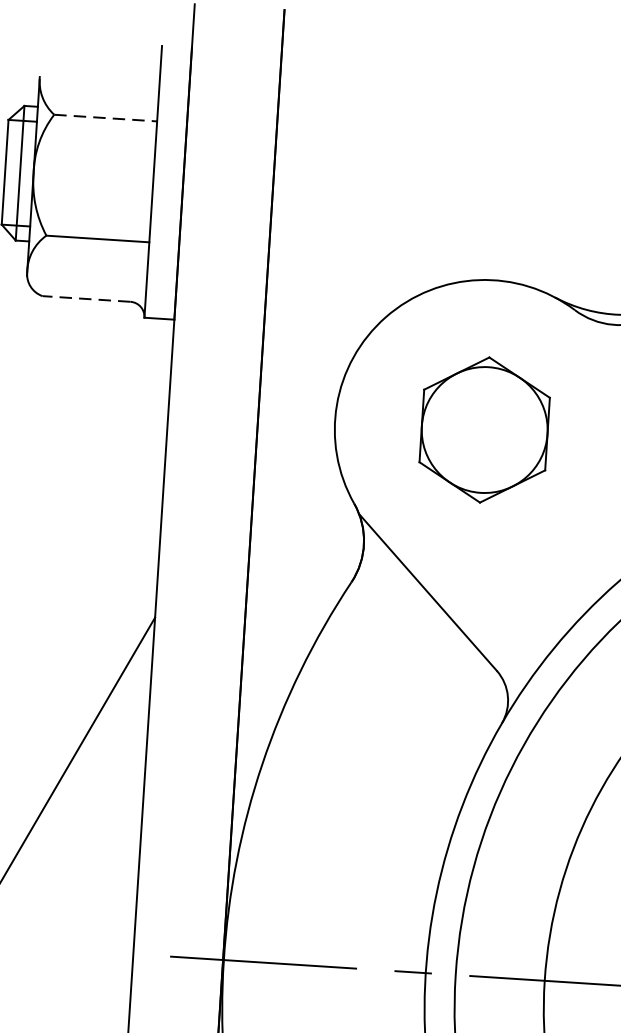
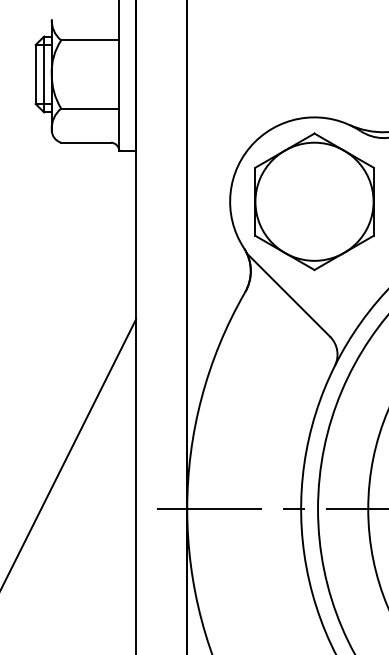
line: (106, 118) -> (90, 40), dashed -> solid
line: (87, 298) -> (86, 142), dashed -> solid
part: (484, 429) -> (314, 201), size x1.67

